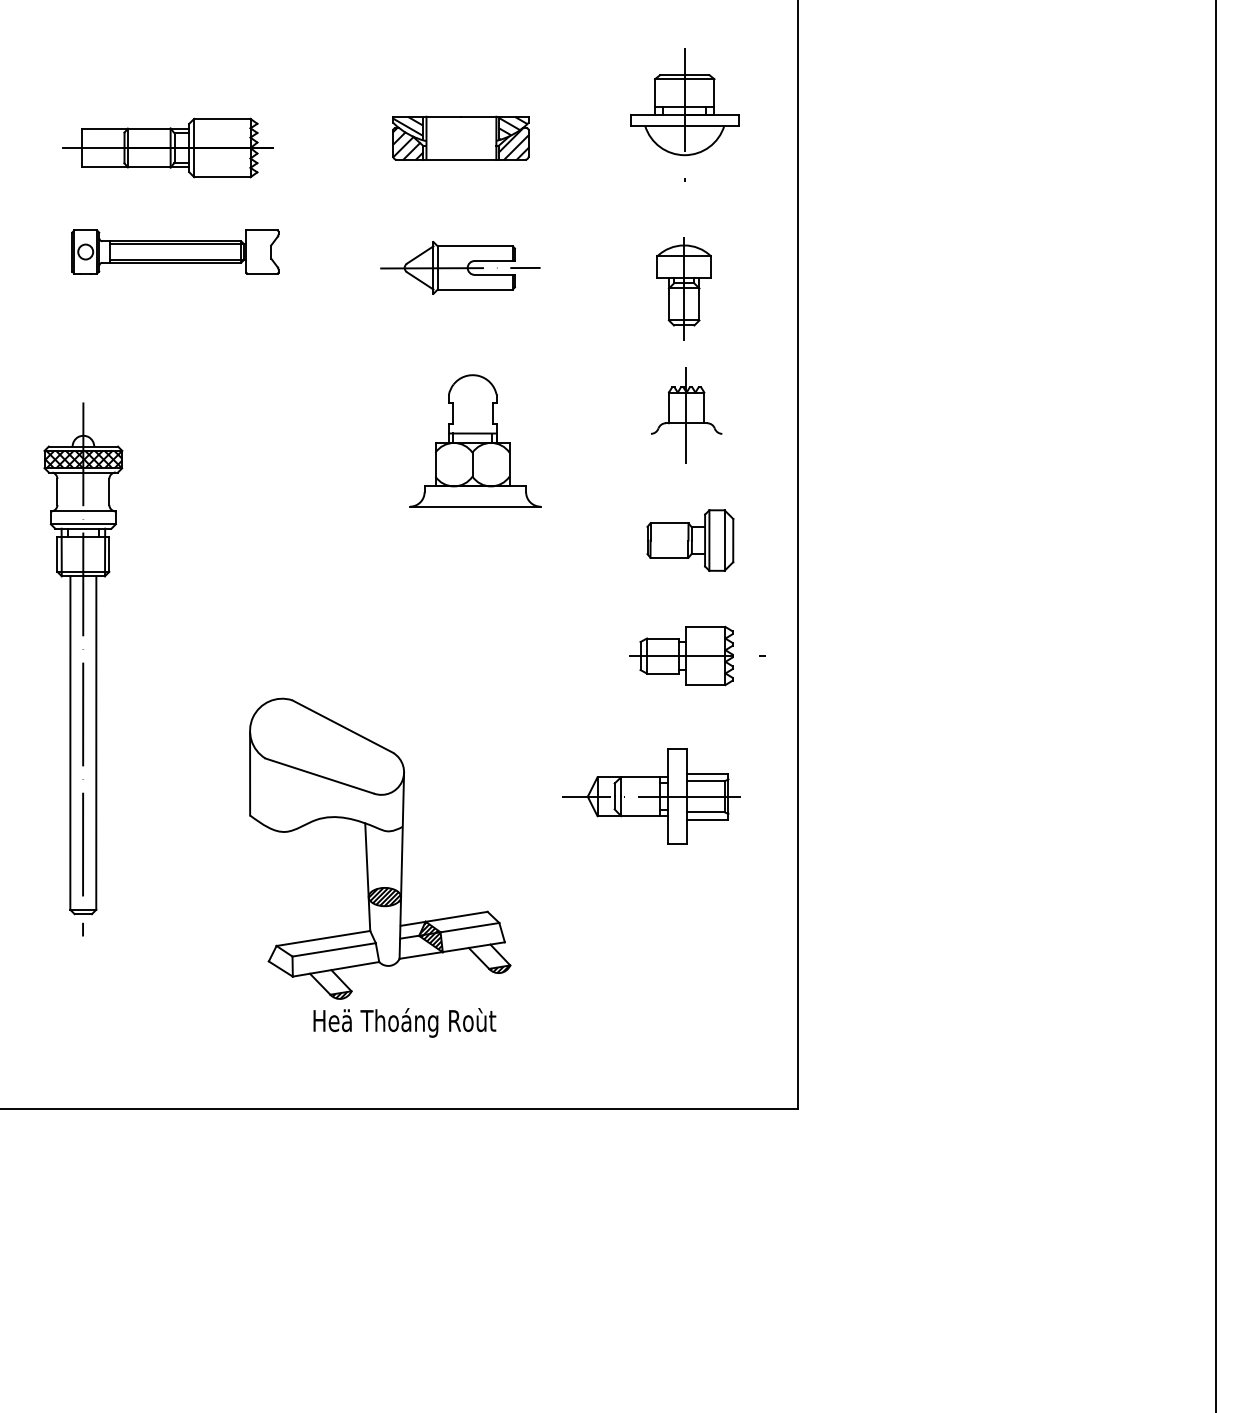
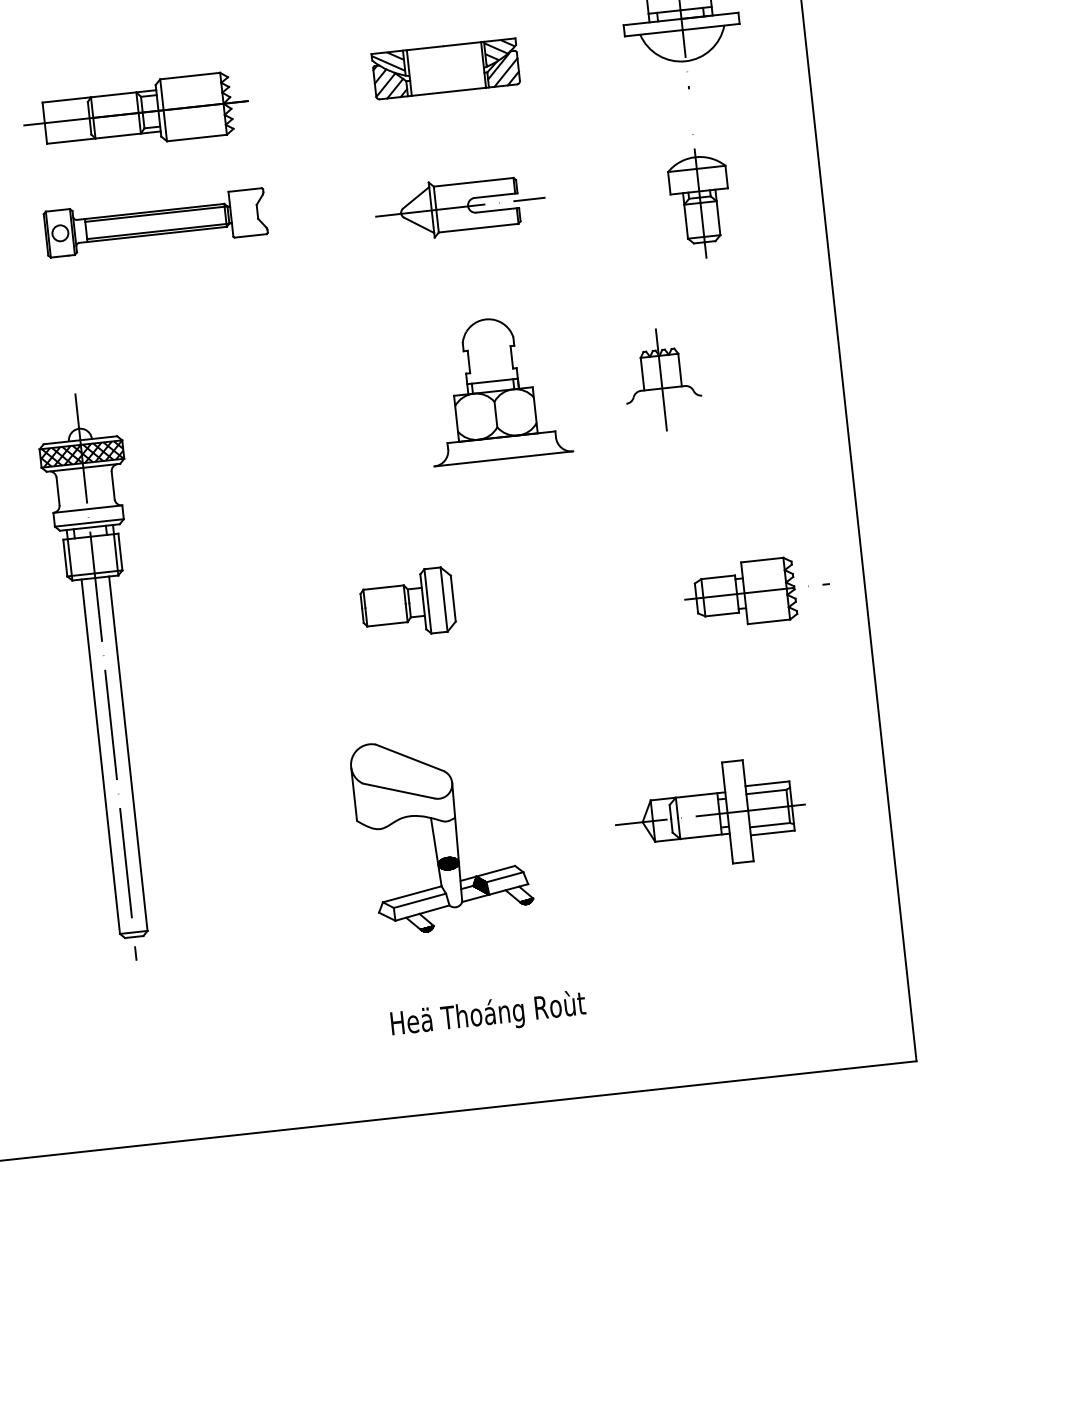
part: (686, 415) -> (662, 380), moved
part: (690, 540) -> (407, 603), moved
part: (651, 796) -> (710, 814), moved
part: (380, 848) -> (442, 832), size x0.6

